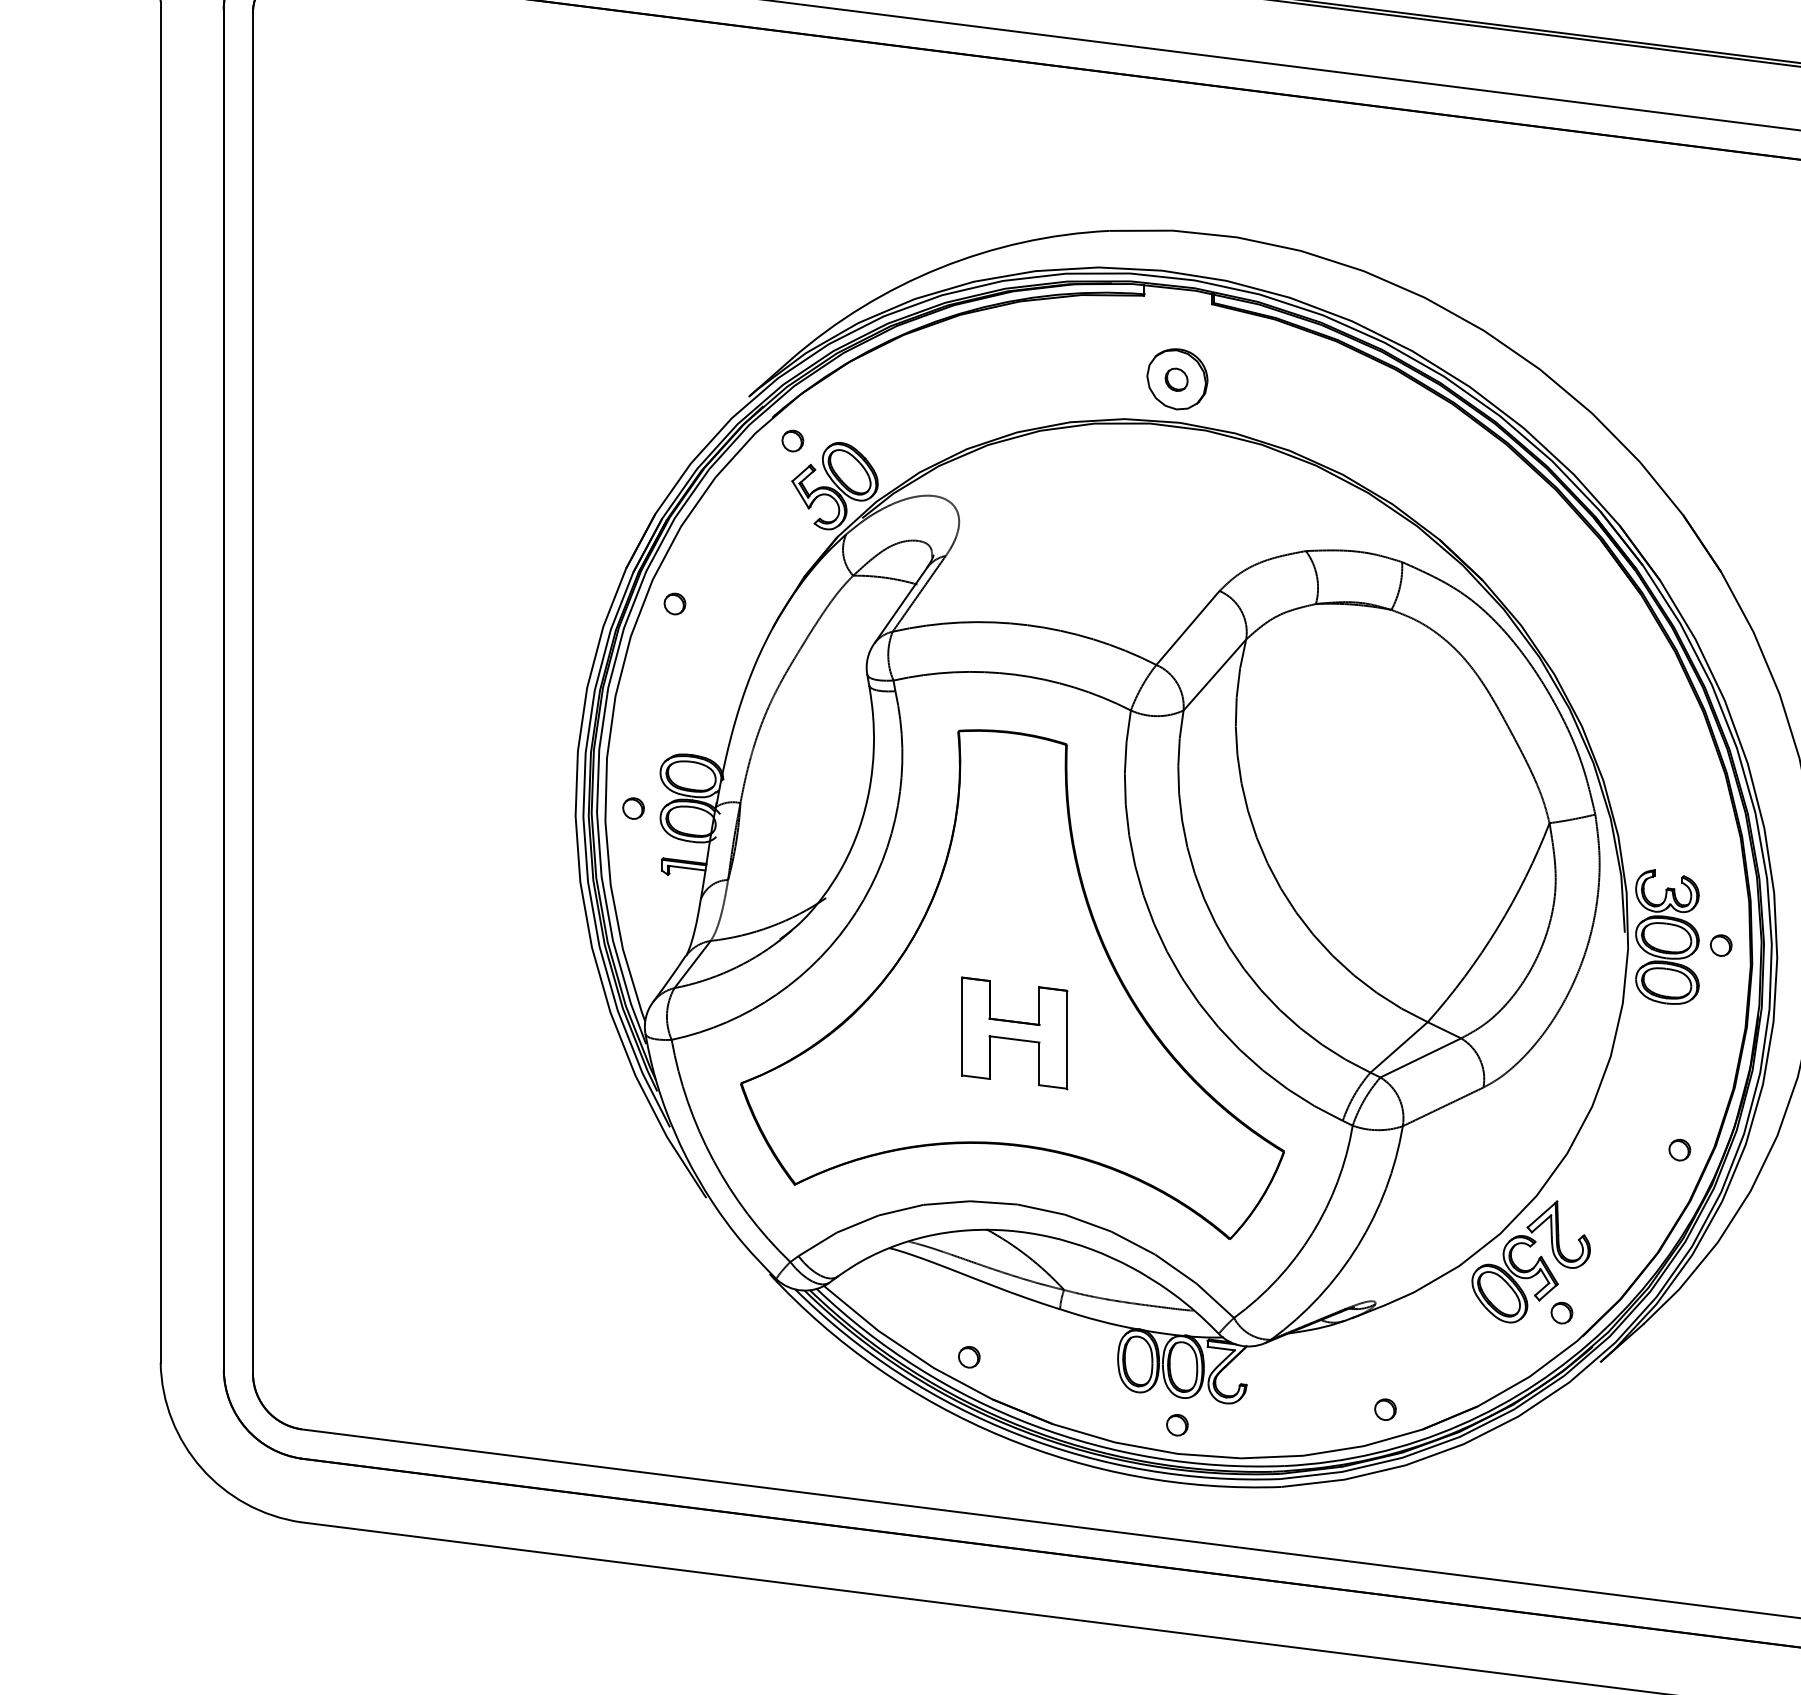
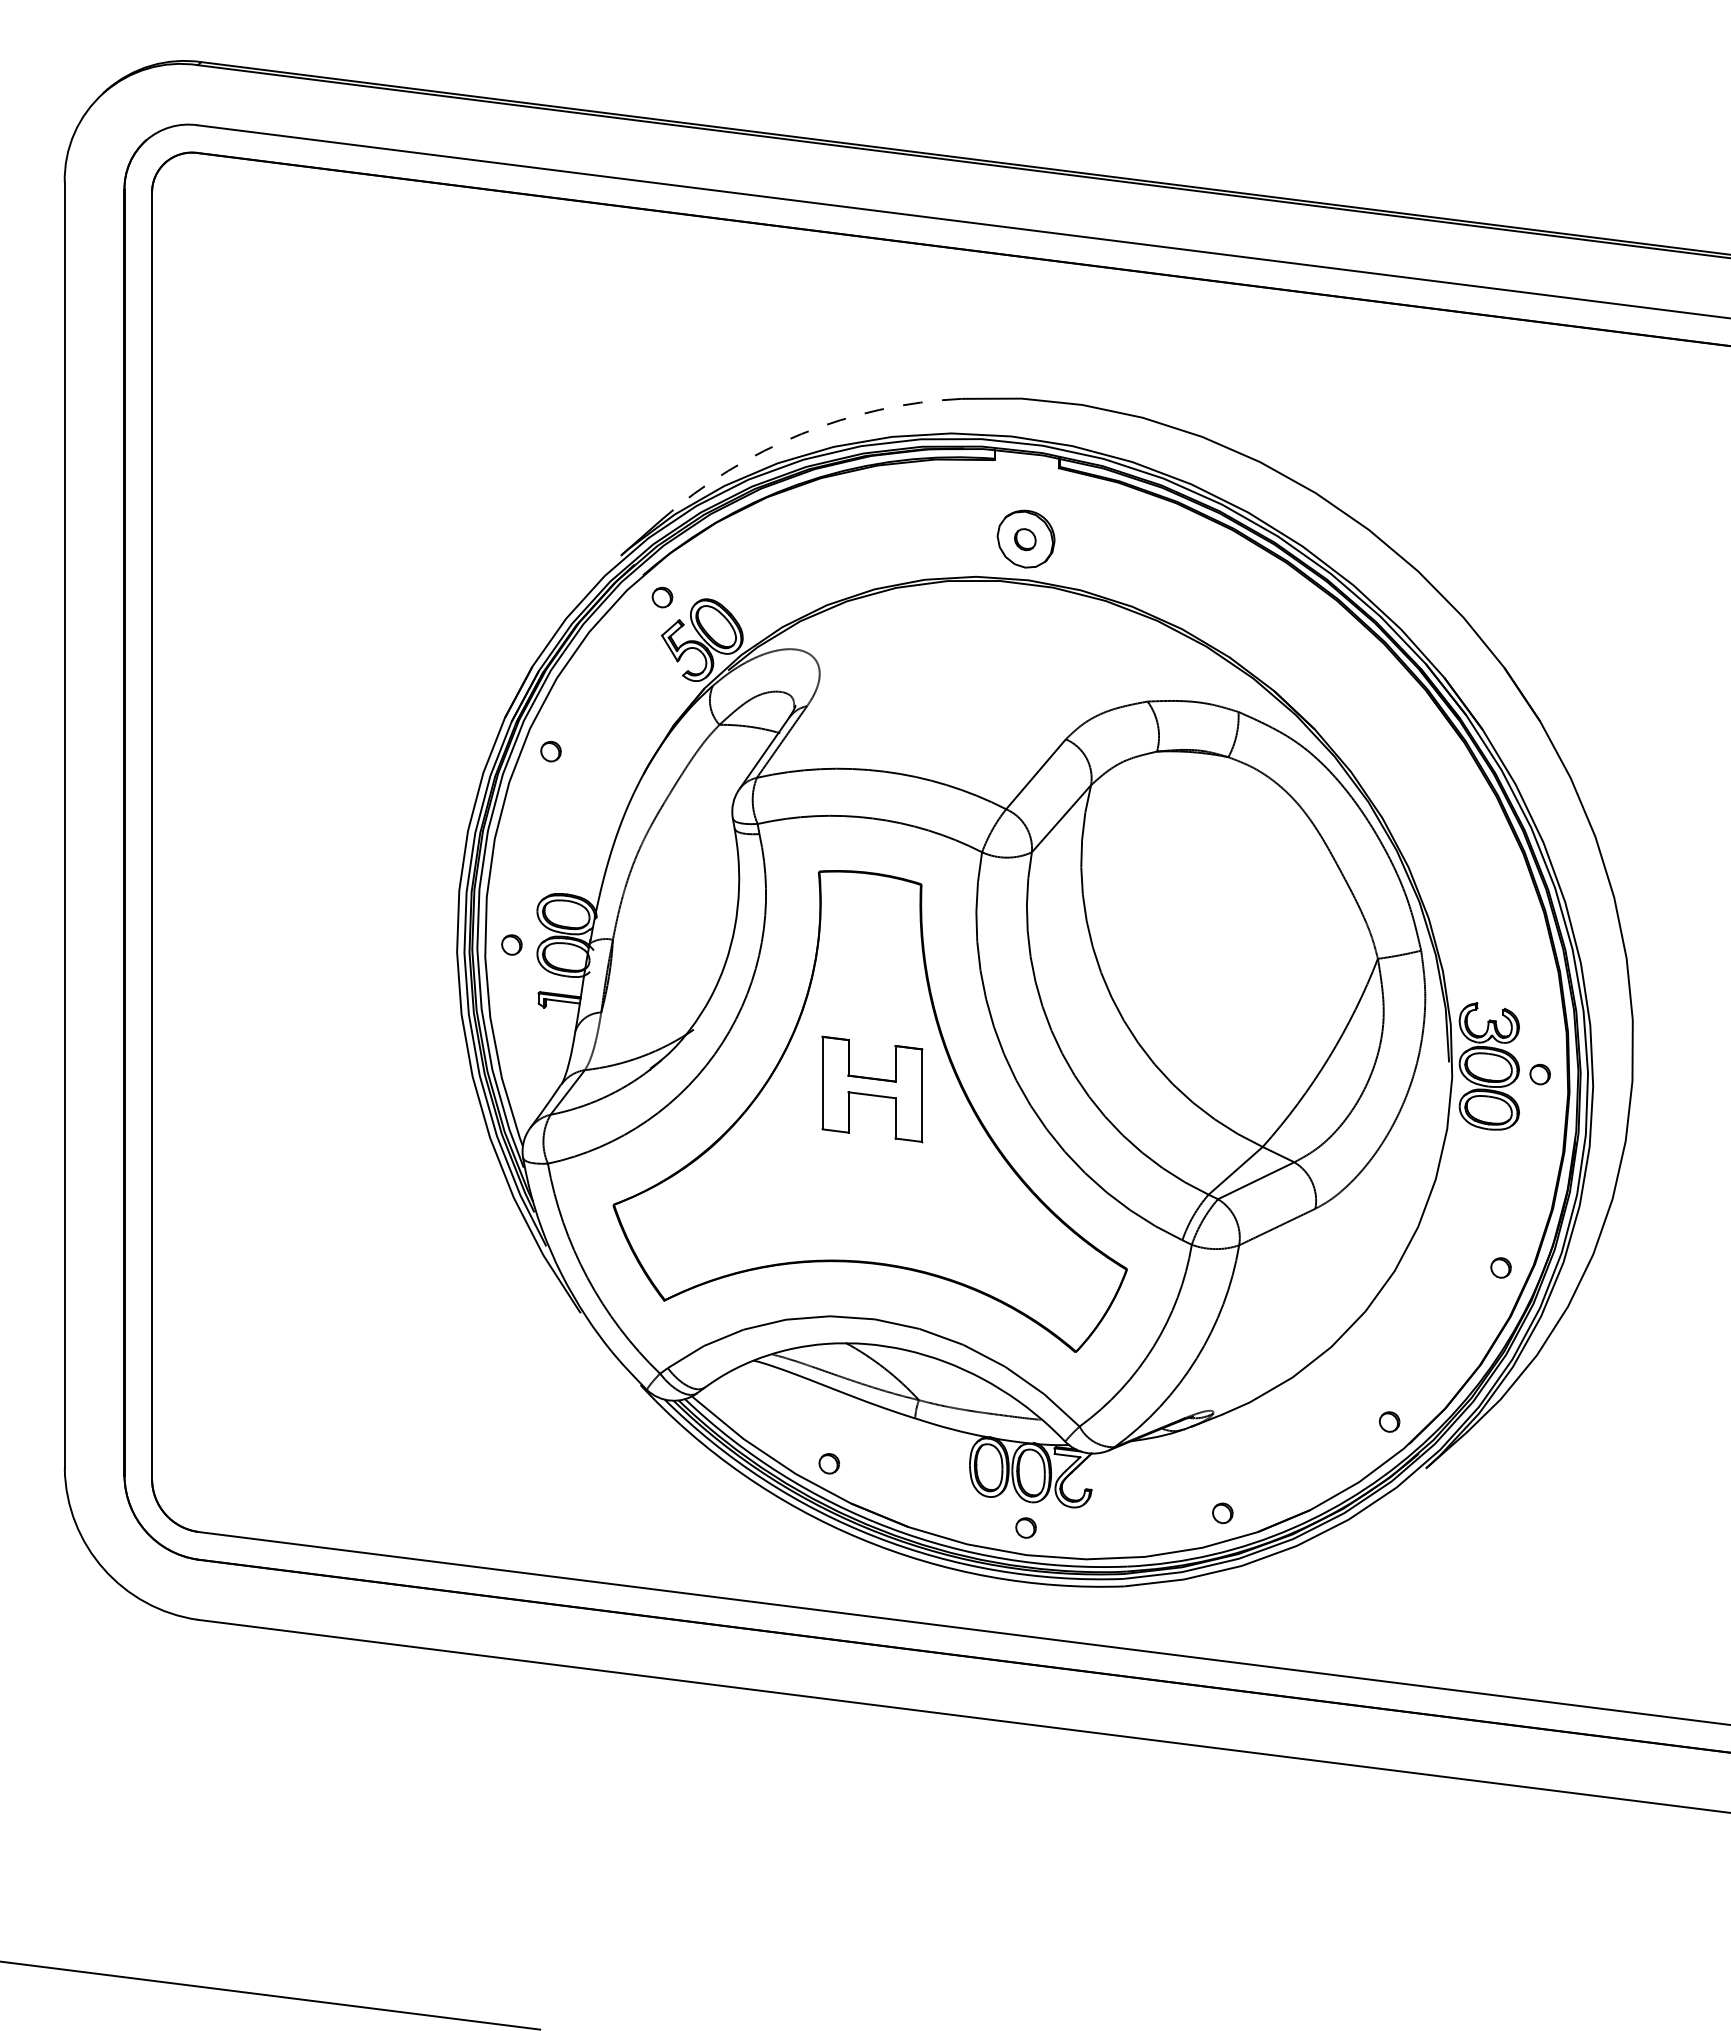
arc: (939, 268) -> (801, 434), solid -> dashed
part: (1014, 1033) -> (872, 1089), moved
part: (1531, 1261) -> (1360, 1373), removed

